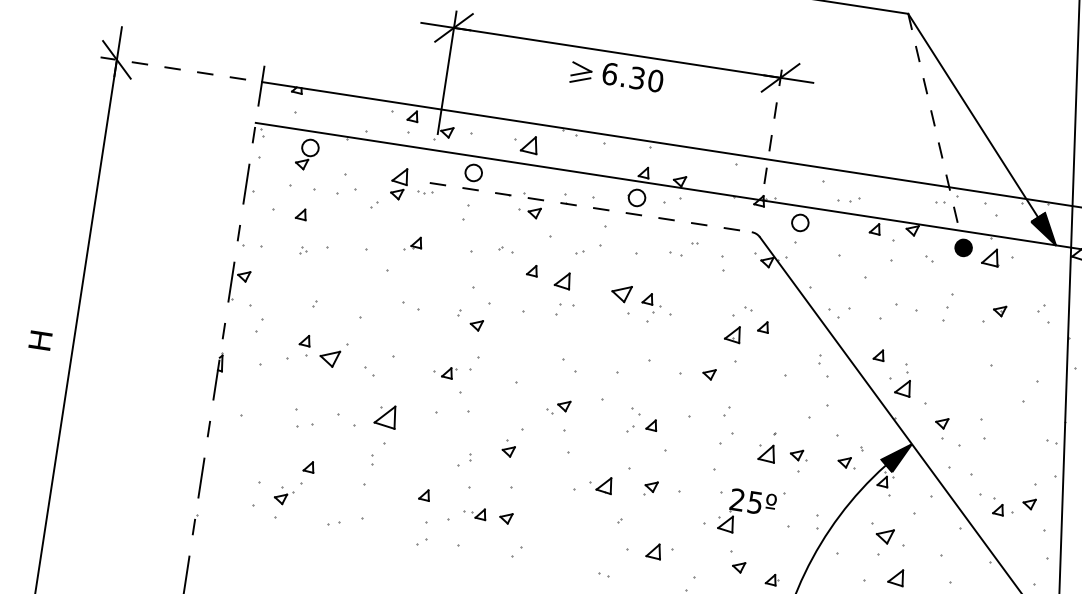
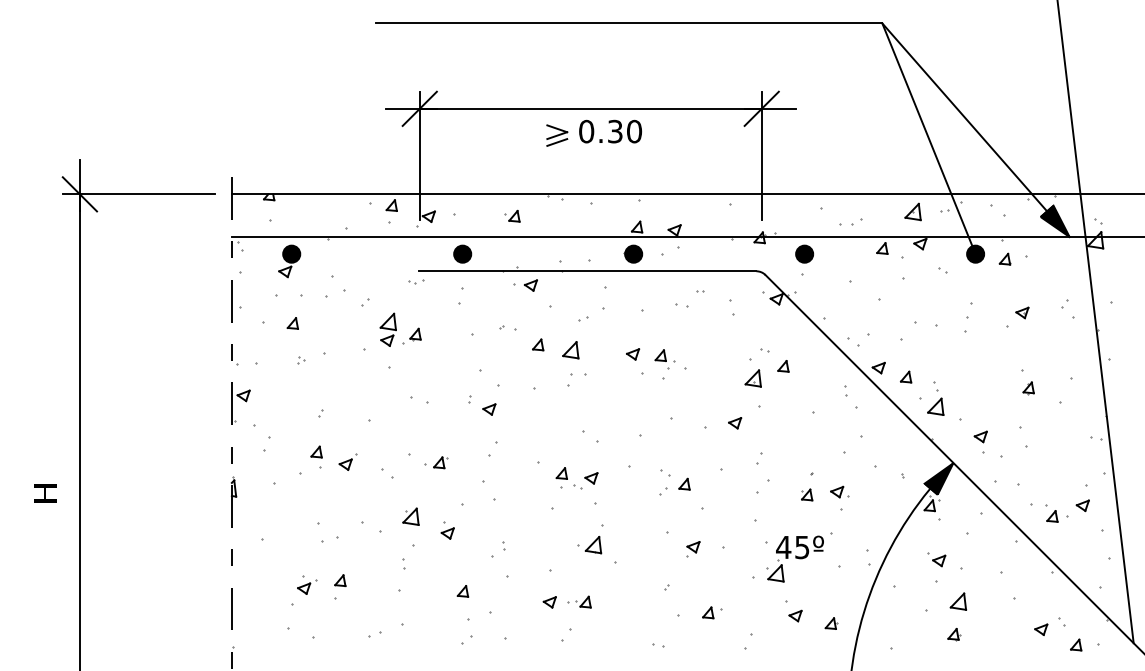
line: (172, 68) -> (138, 194), dashed -> solid
text: (609, 73) -> (586, 131), 6.30 -> 0.30
line: (773, 122) -> (761, 155), dashed -> solid
line: (936, 131) -> (929, 139), dashed -> solid
part: (526, 143) -> (512, 215), size x0.62
fill: (310, 147) -> (291, 253), added
fill: (473, 172) -> (462, 253), added
part: (398, 183) -> (387, 329), moved
fill: (636, 197) -> (633, 253), added
part: (909, 197) -> (912, 211), added
line: (590, 207) -> (587, 271), dashed -> solid
fill: (800, 222) -> (804, 253), added
part: (990, 256) -> (1004, 258), size x0.62
part: (622, 293) -> (633, 354), size x0.62
part: (854, 341) -> (878, 367), added
part: (333, 354) -> (347, 461), size x0.62
part: (445, 372) -> (436, 462), moved
part: (994, 383) -> (1028, 388), added
part: (535, 400) -> (561, 477), added
part: (385, 415) -> (410, 516), size x0.71
part: (508, 448) -> (447, 530), moved
part: (767, 452) -> (807, 494), size x0.62
part: (846, 462) -> (889, 491), removed
part: (600, 484) -> (589, 545), moved
part: (284, 495) -> (307, 584), moved
text: (737, 499) -> (783, 546), 25º -> 45º
part: (475, 512) -> (579, 601), moved
part: (881, 533) -> (936, 559), size x0.71
part: (659, 551) -> (712, 612), size x0.71

